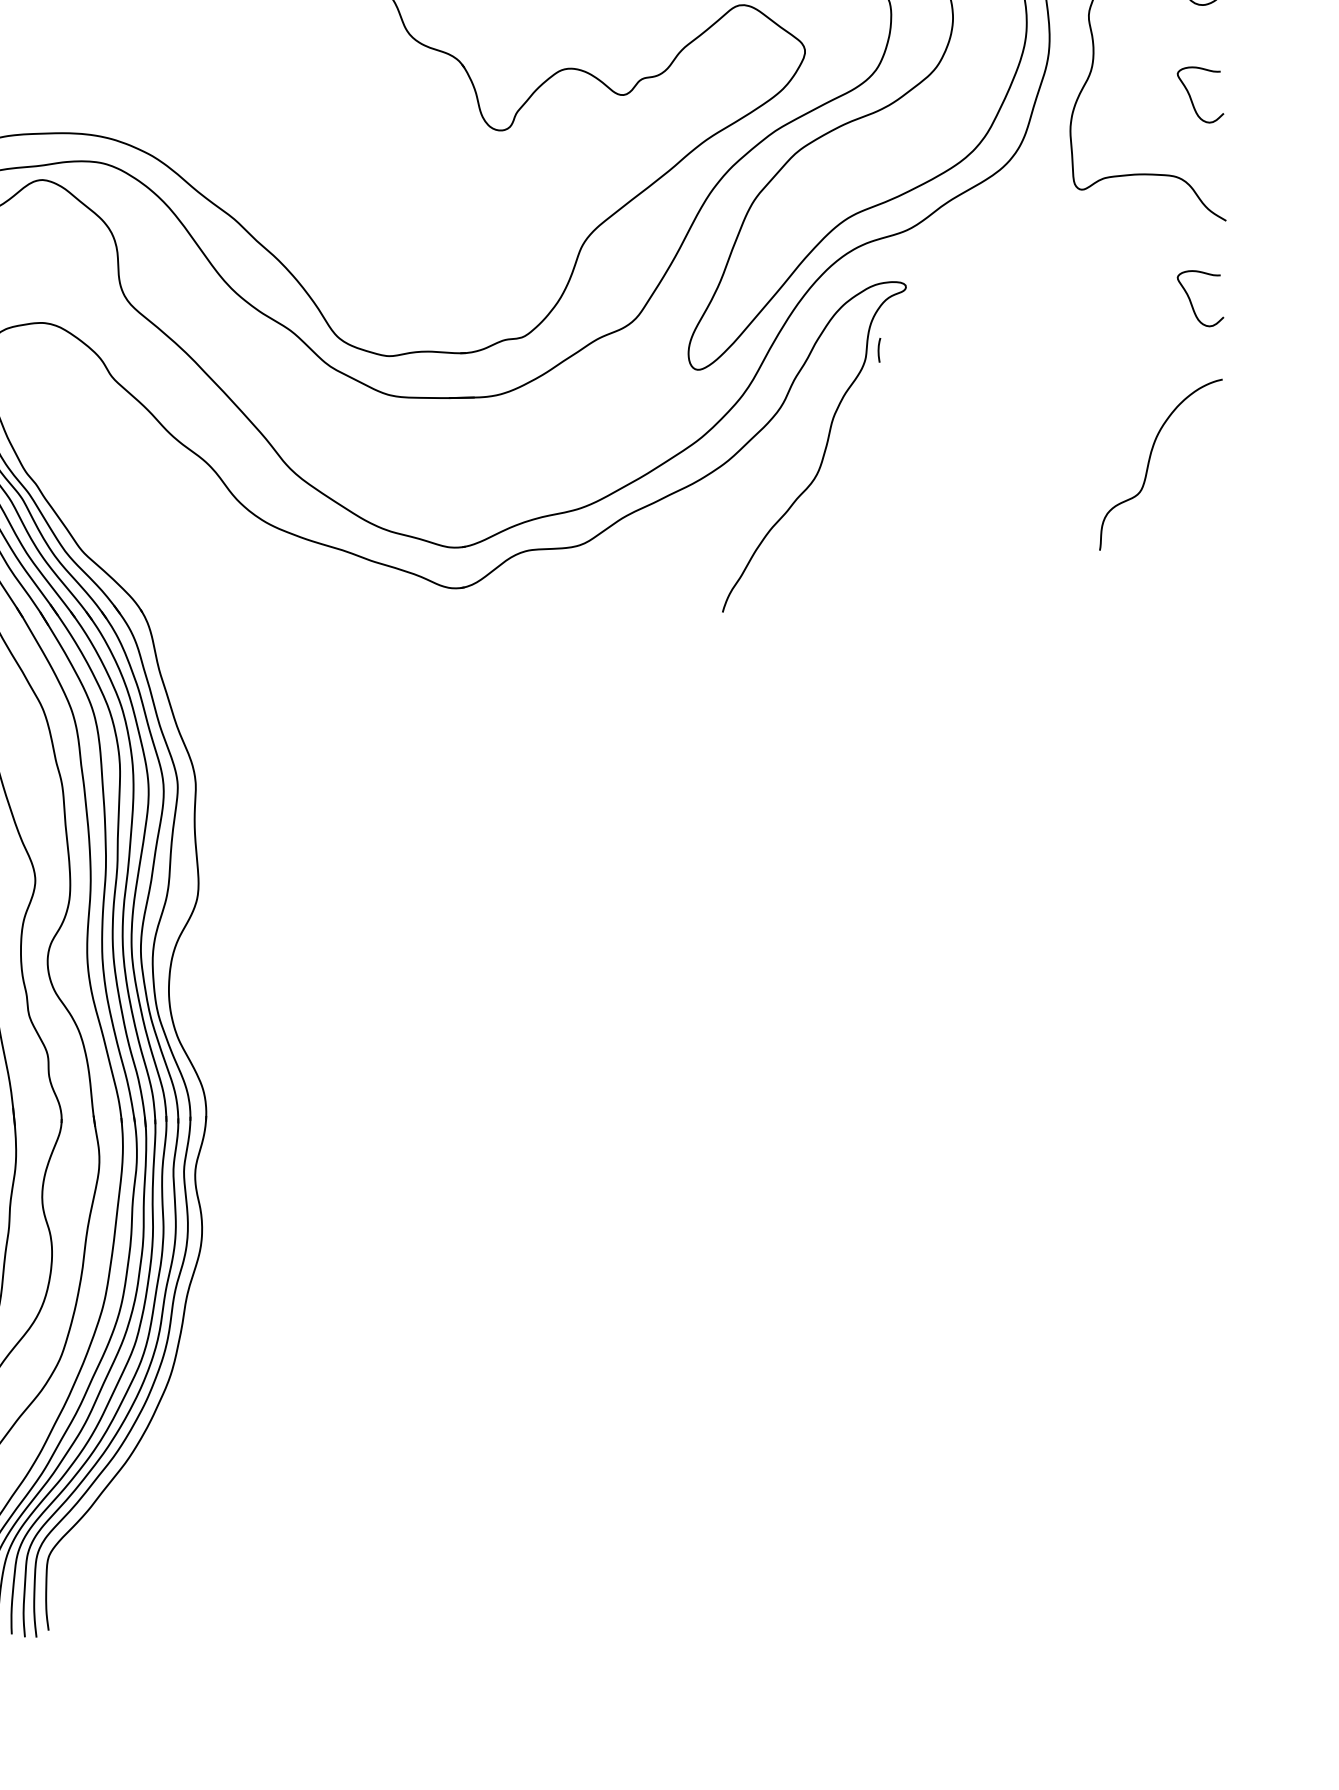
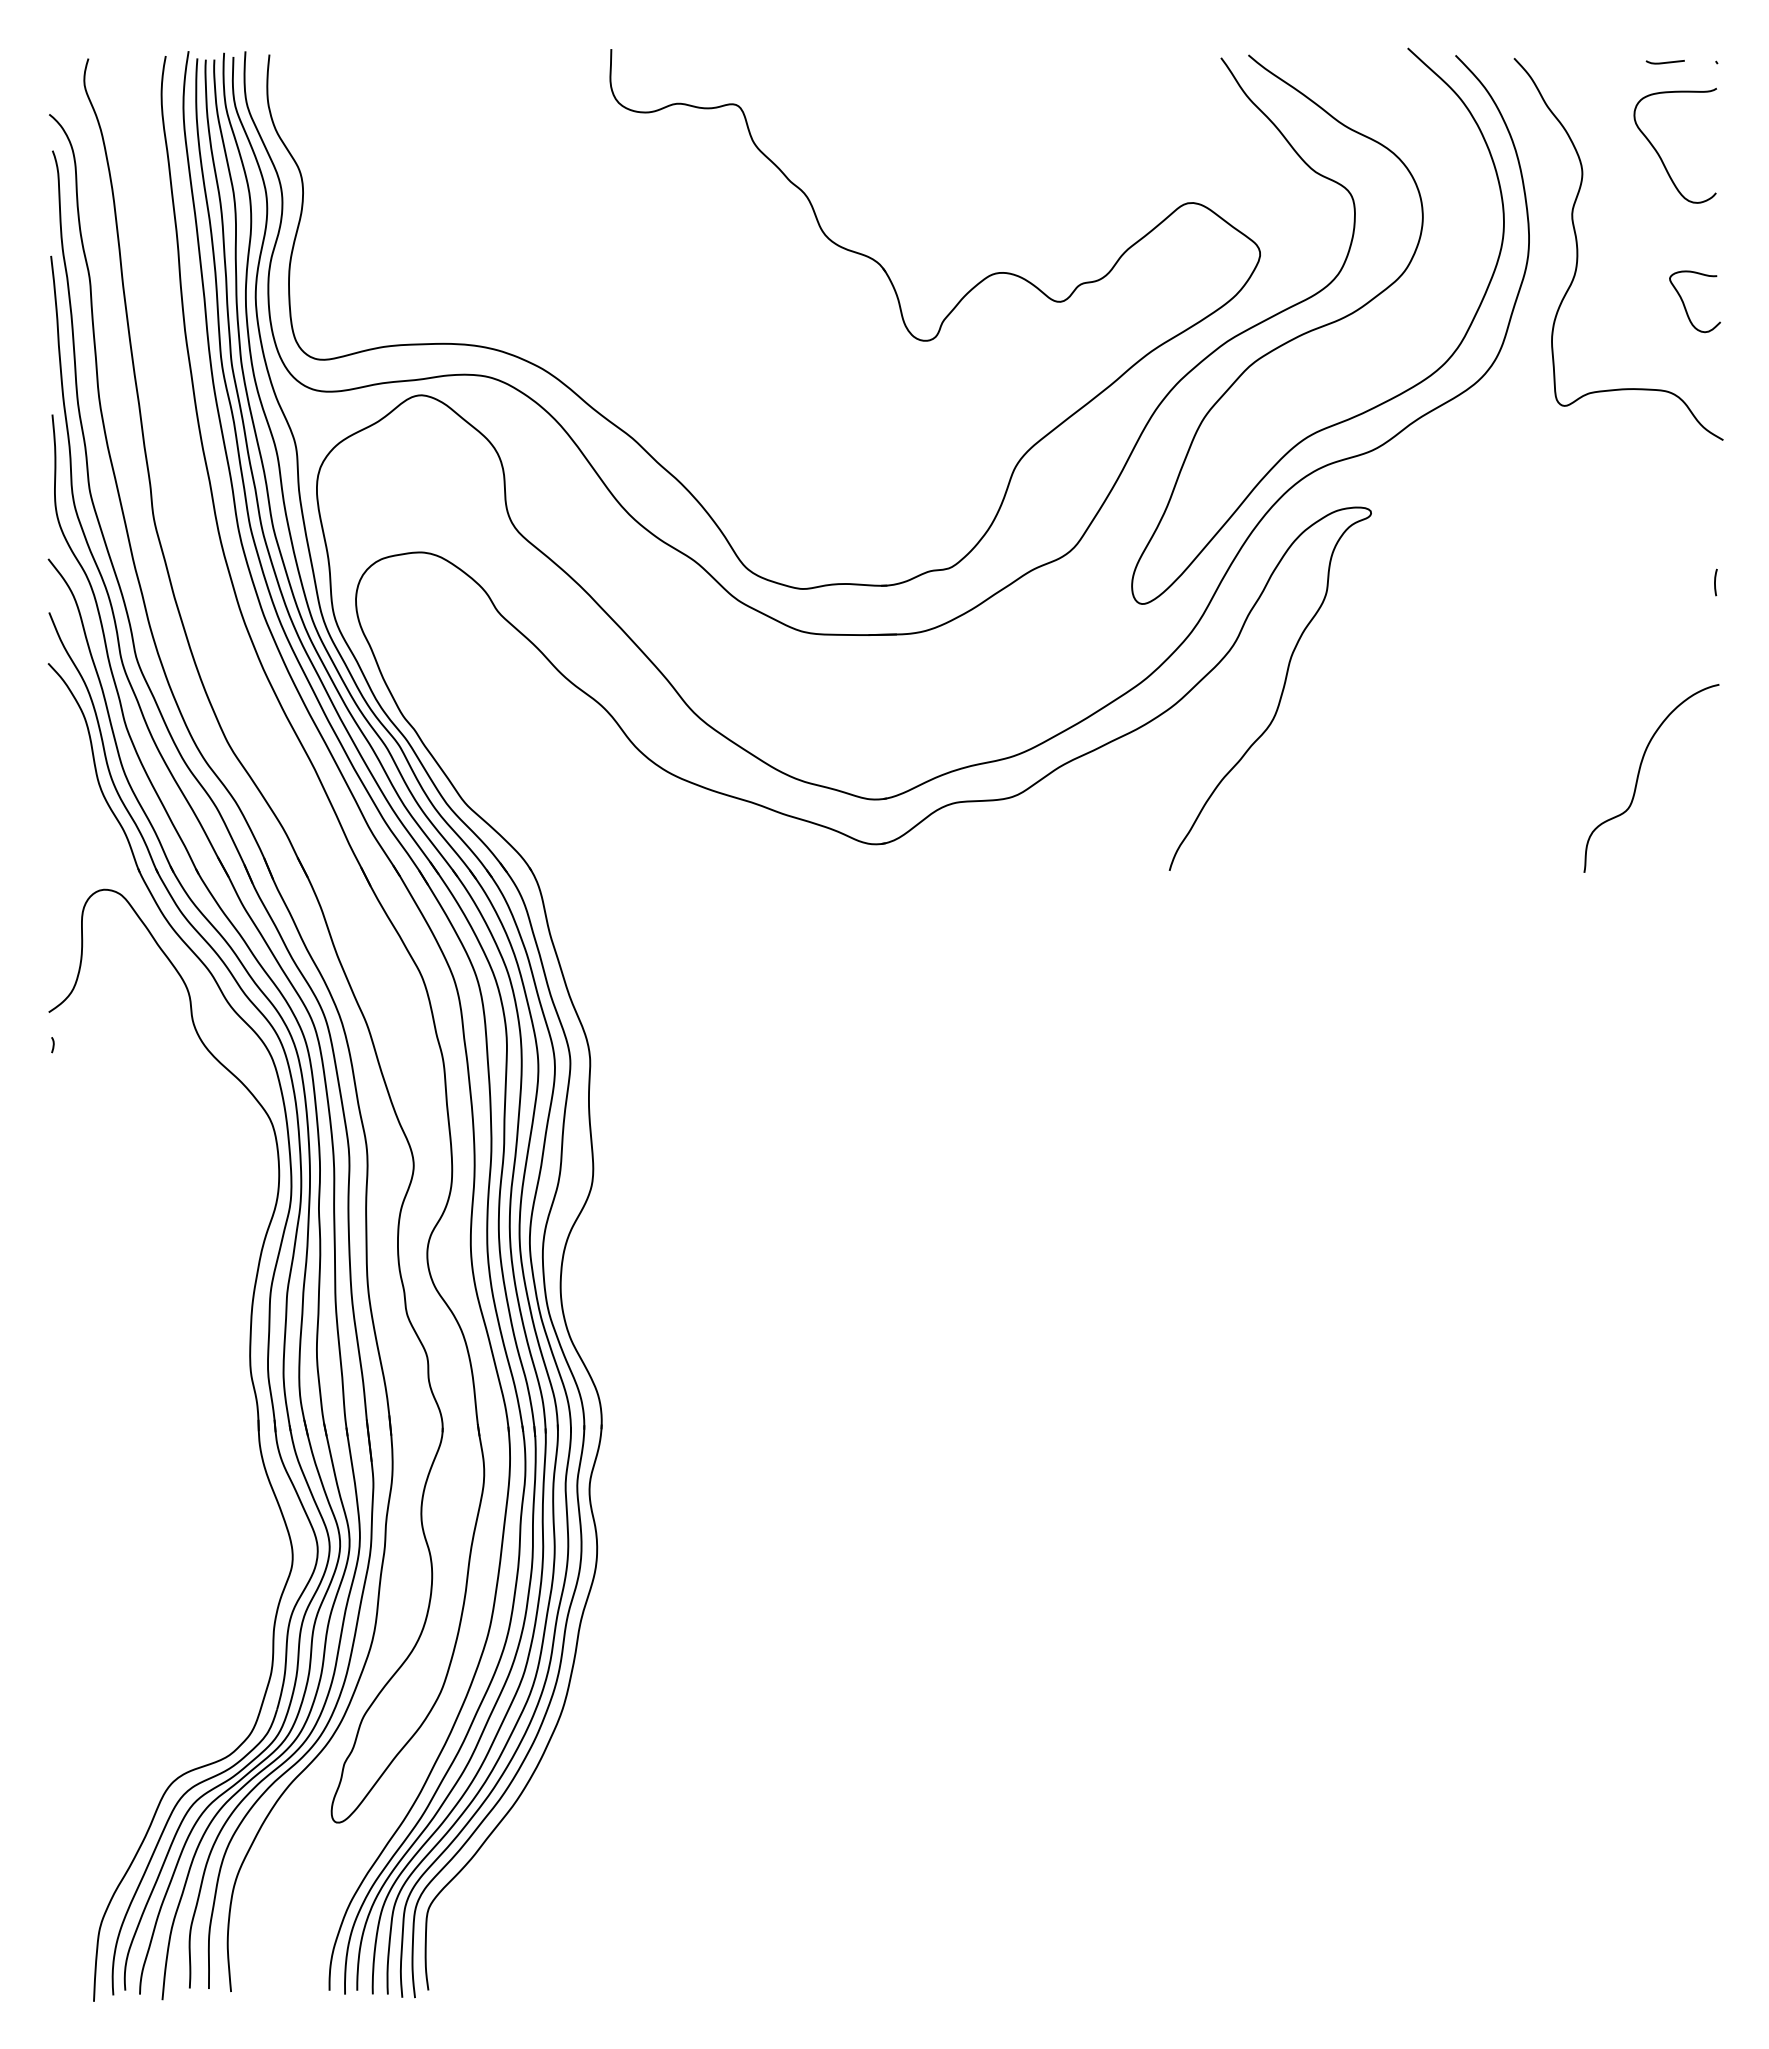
curve: (1191, 302) -> (1685, 529), removed
curve: (879, 350) -> (1715, 582), moved
curve: (1150, 462) -> (1639, 775), moved

